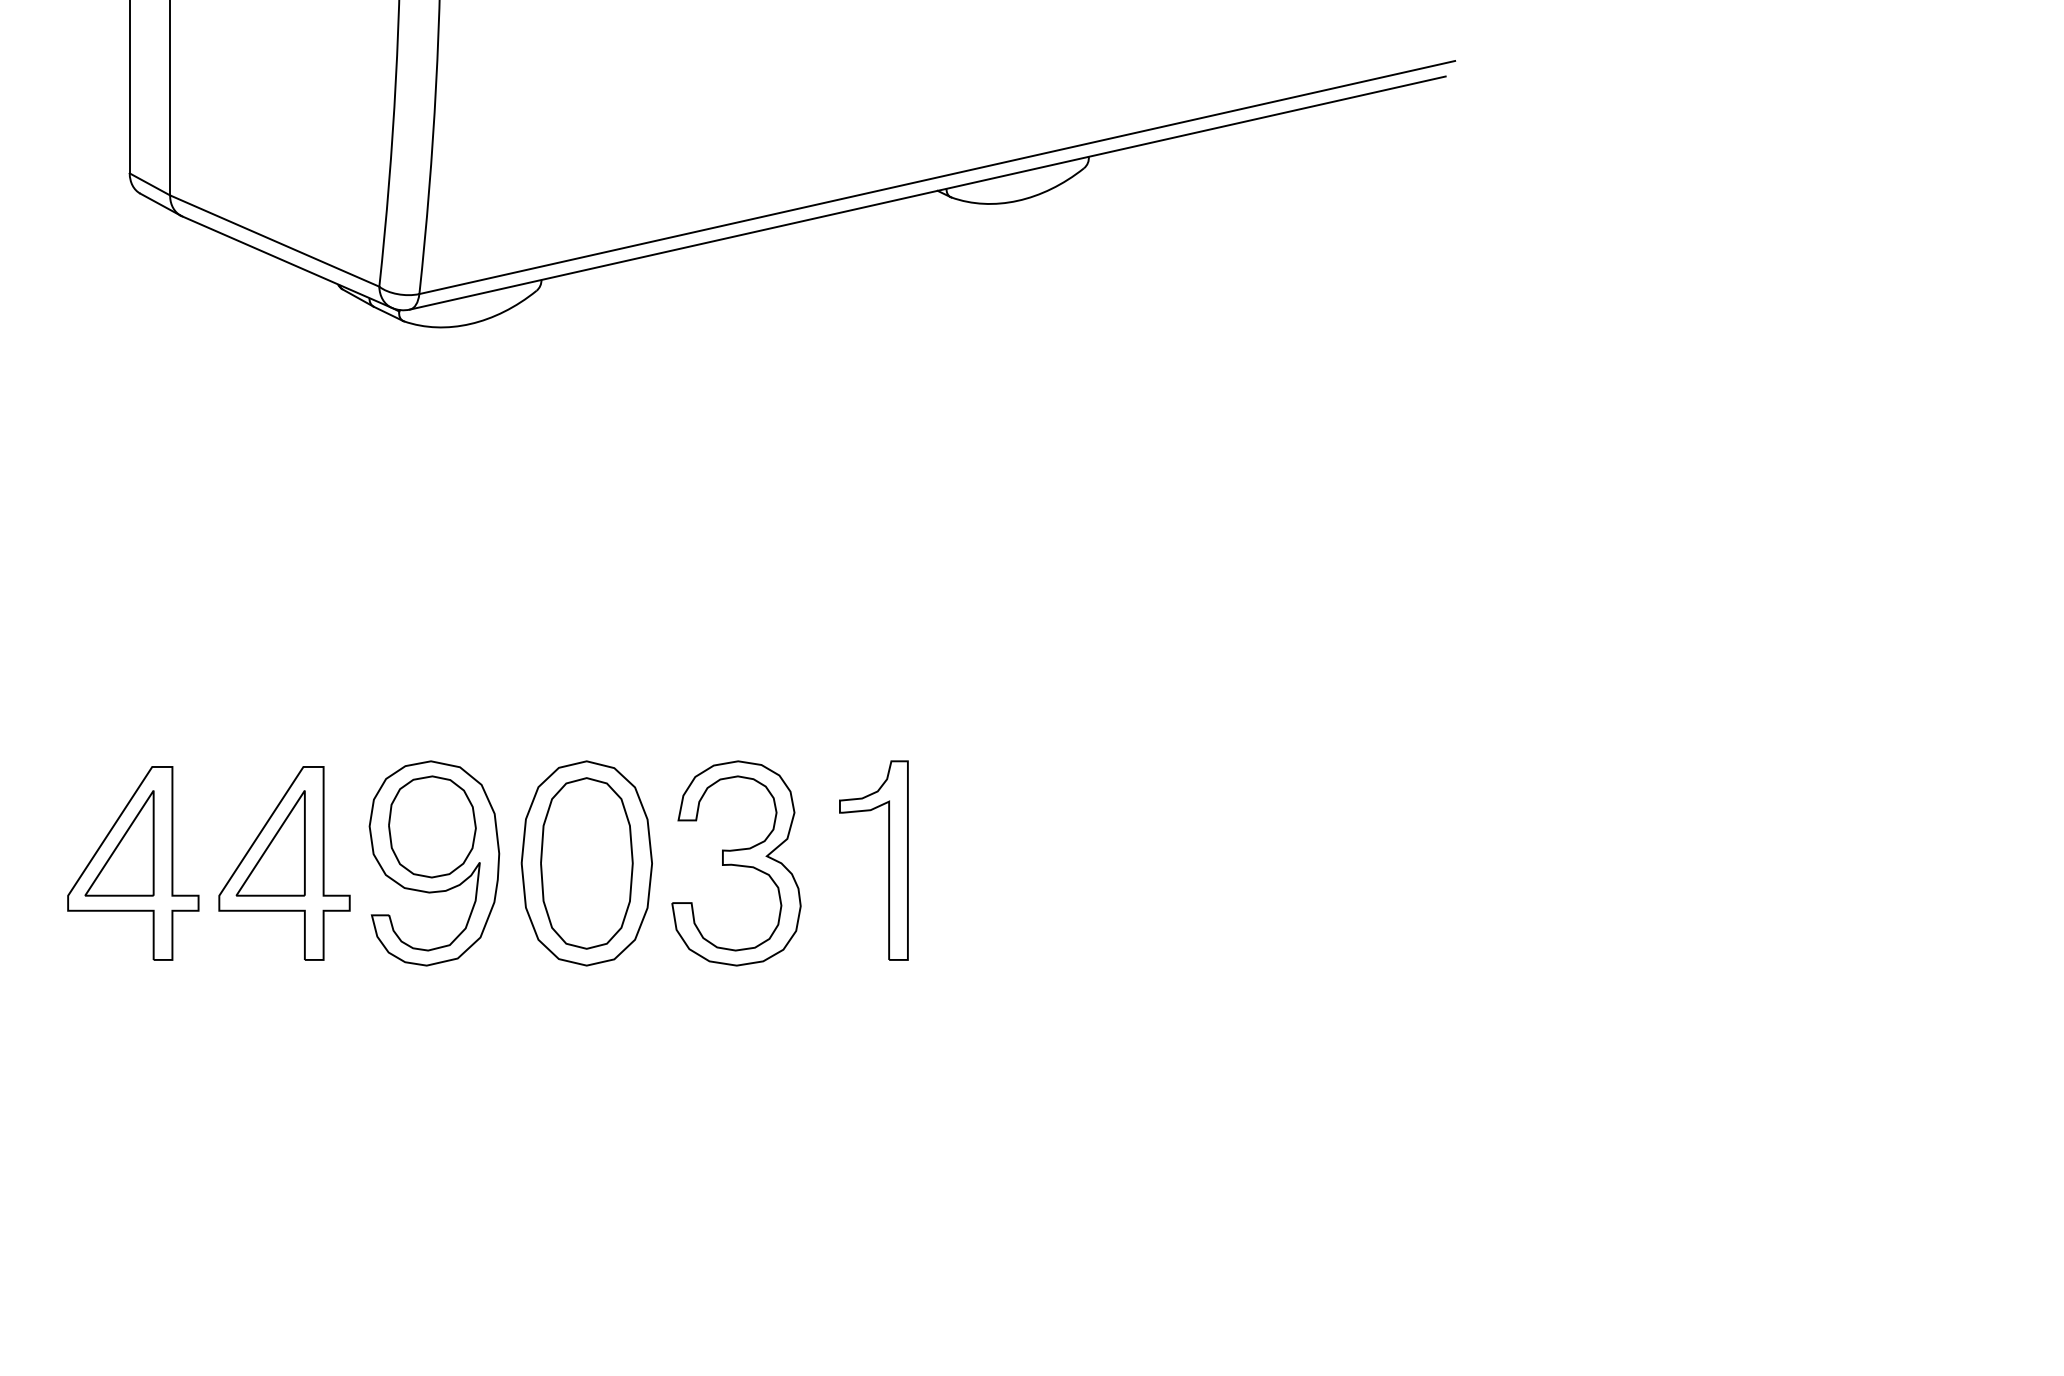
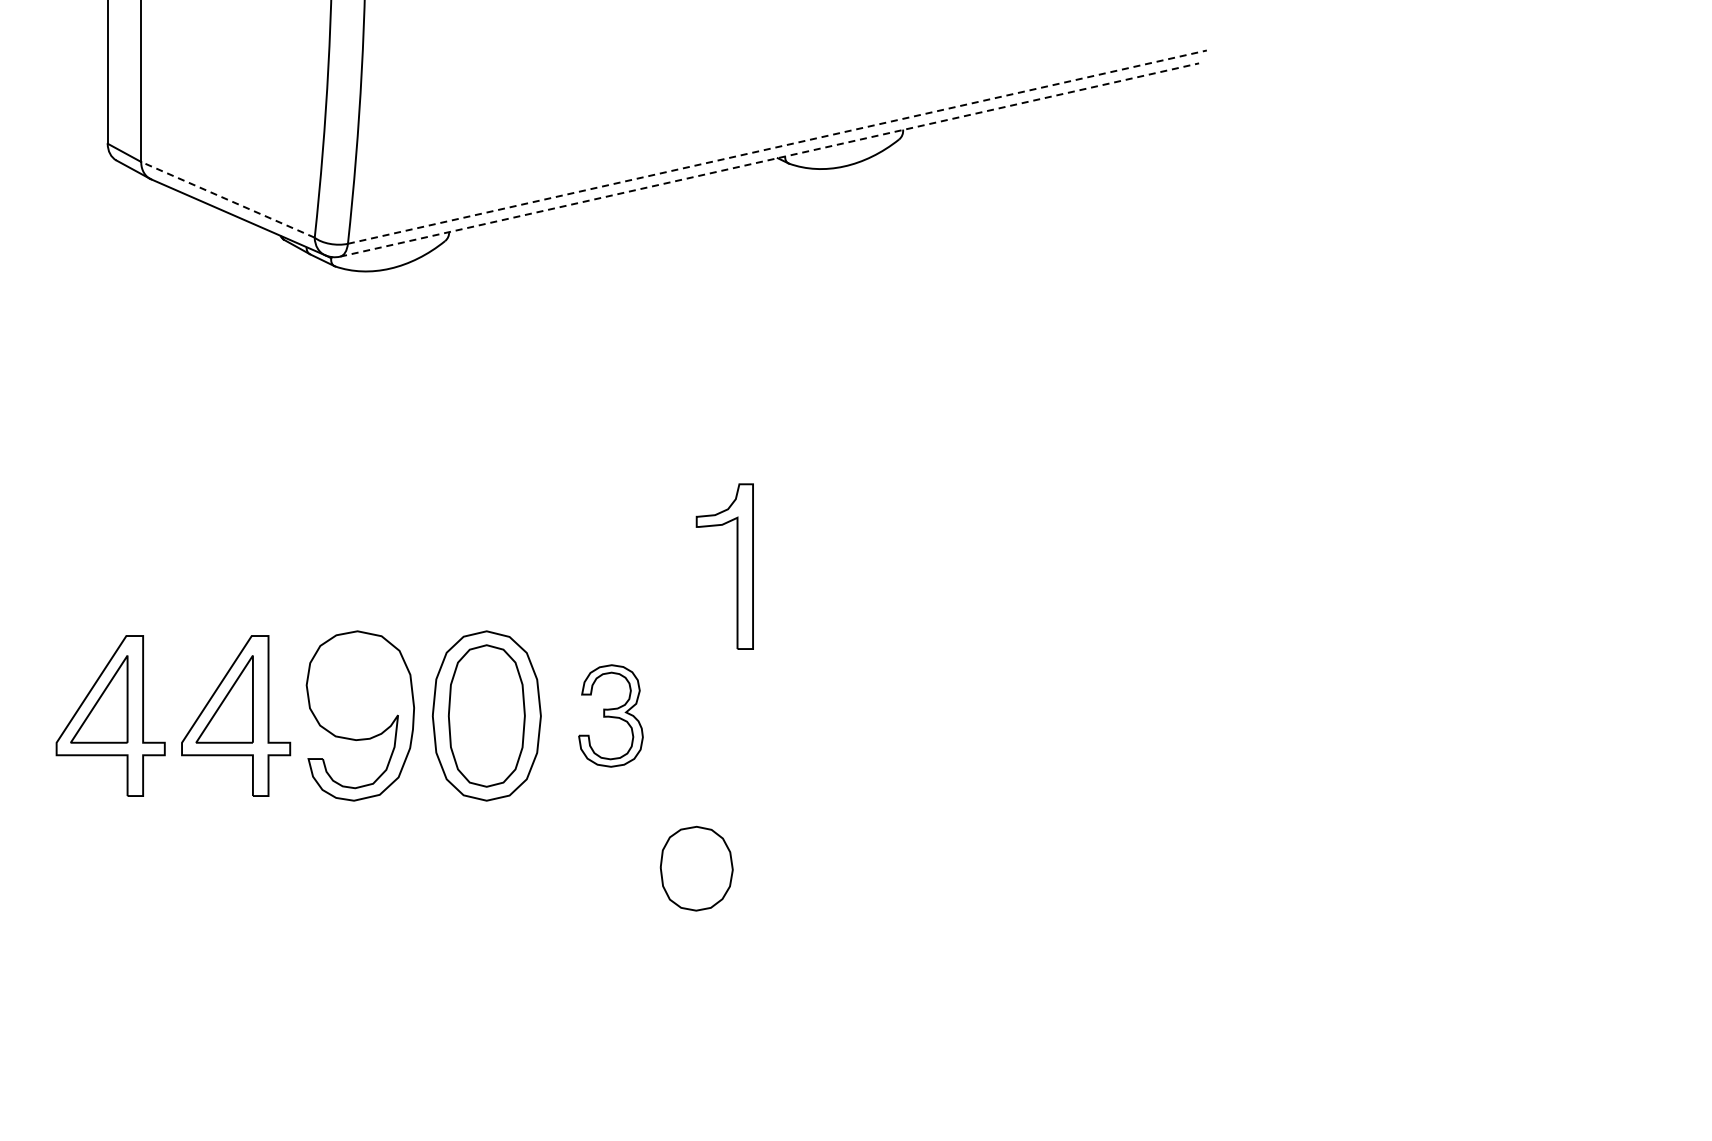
line: (937, 177) -> (777, 147), solid -> dashed
line: (928, 192) -> (770, 159), solid -> dashed
line: (274, 240) -> (227, 199), solid -> dashed
part: (432, 826) -> (696, 868), moved
part: (887, 860) -> (736, 566), moved
part: (735, 862) -> (610, 715), size x0.6

